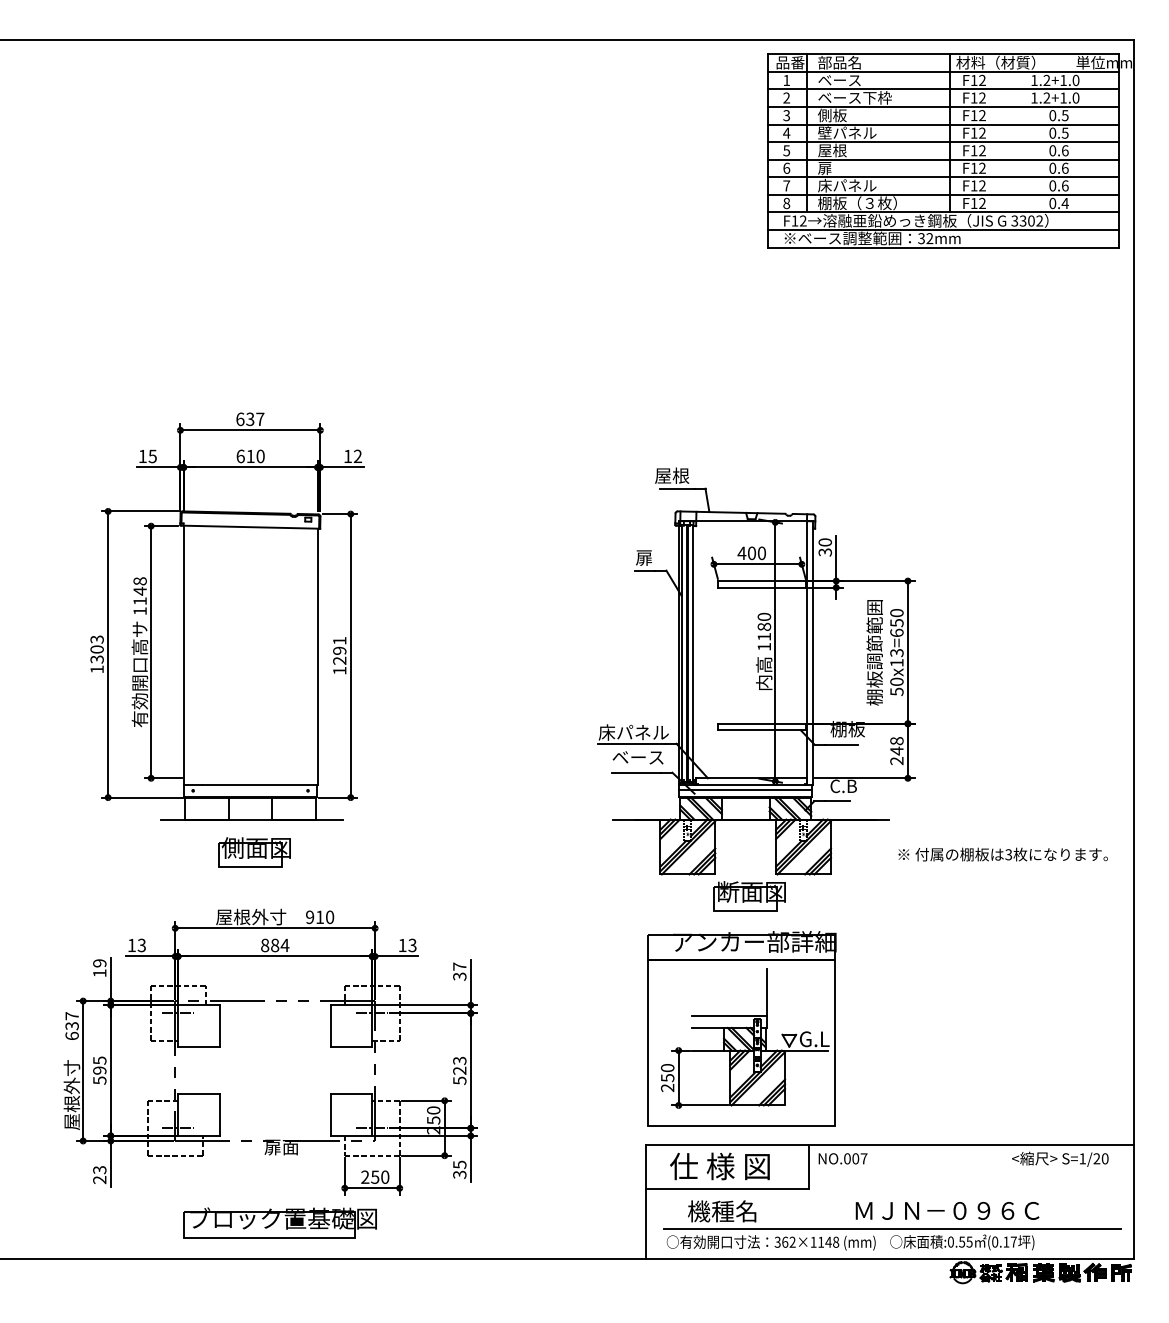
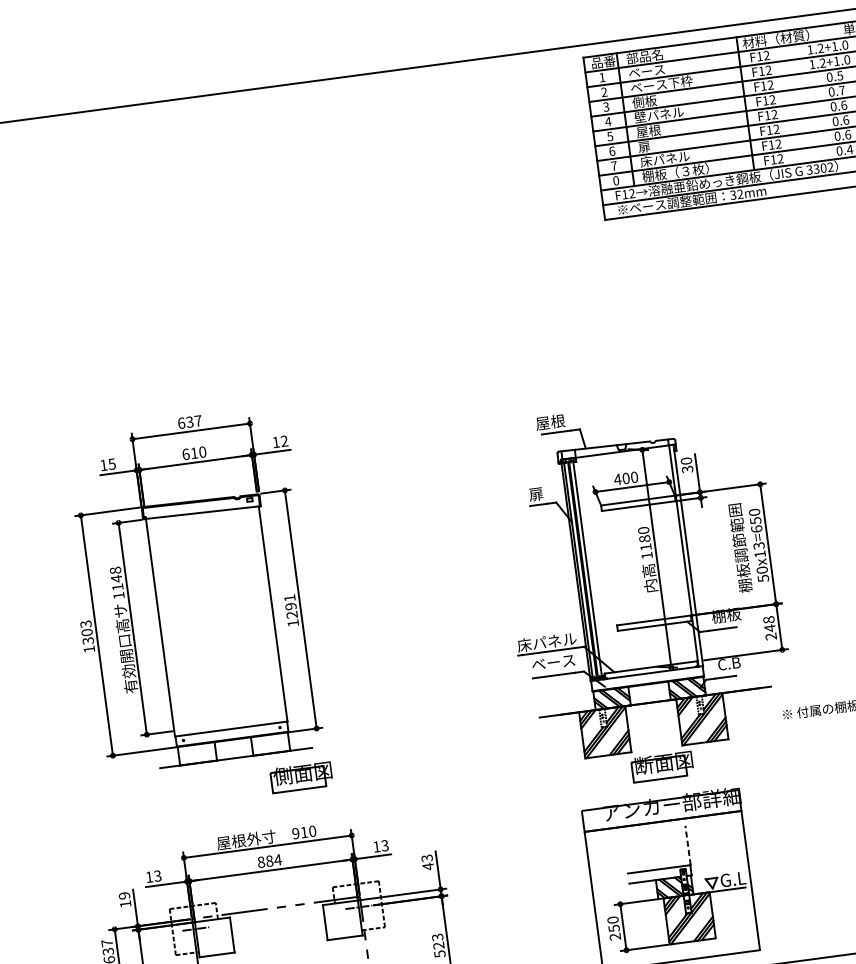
text: (1064, 132) -> (841, 90), 0.5 -> 0.7
text: (786, 203) -> (615, 180), 8 -> 0
line: (745, 790) -> (647, 678), removed
part: (254, 852) -> (301, 777), moved
text: (459, 971) -> (427, 862), 37 -> 43
line: (767, 991) -> (688, 844), solid -> dashed

